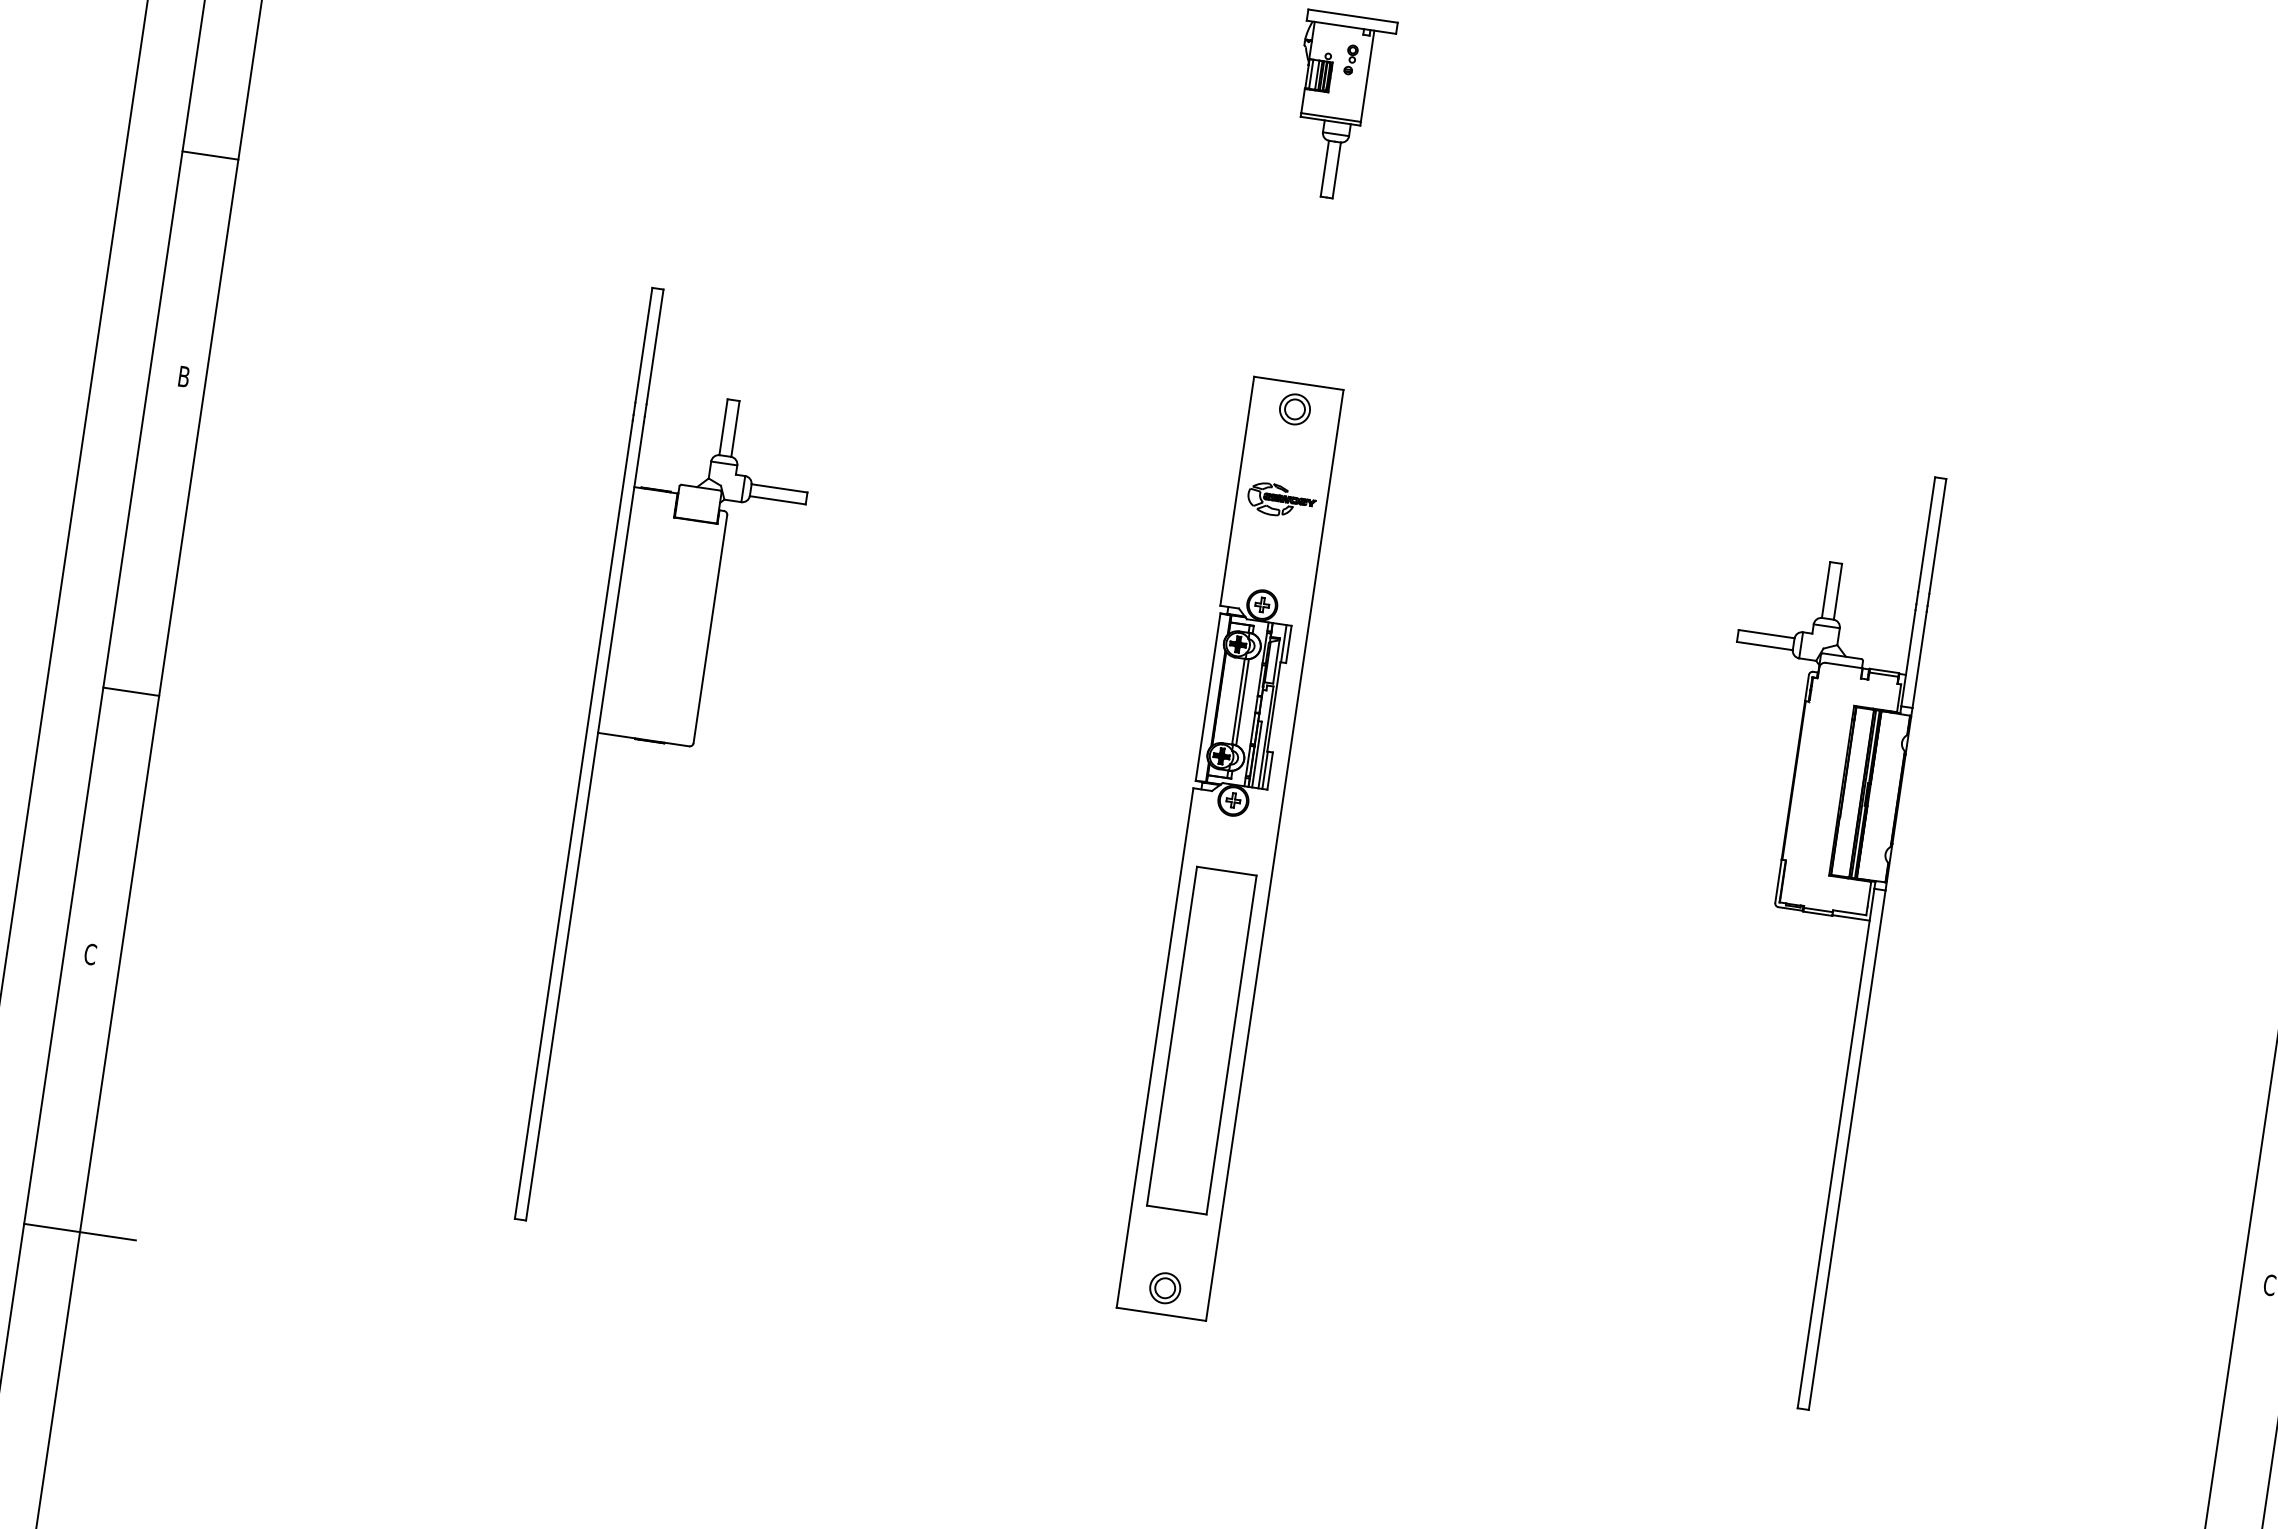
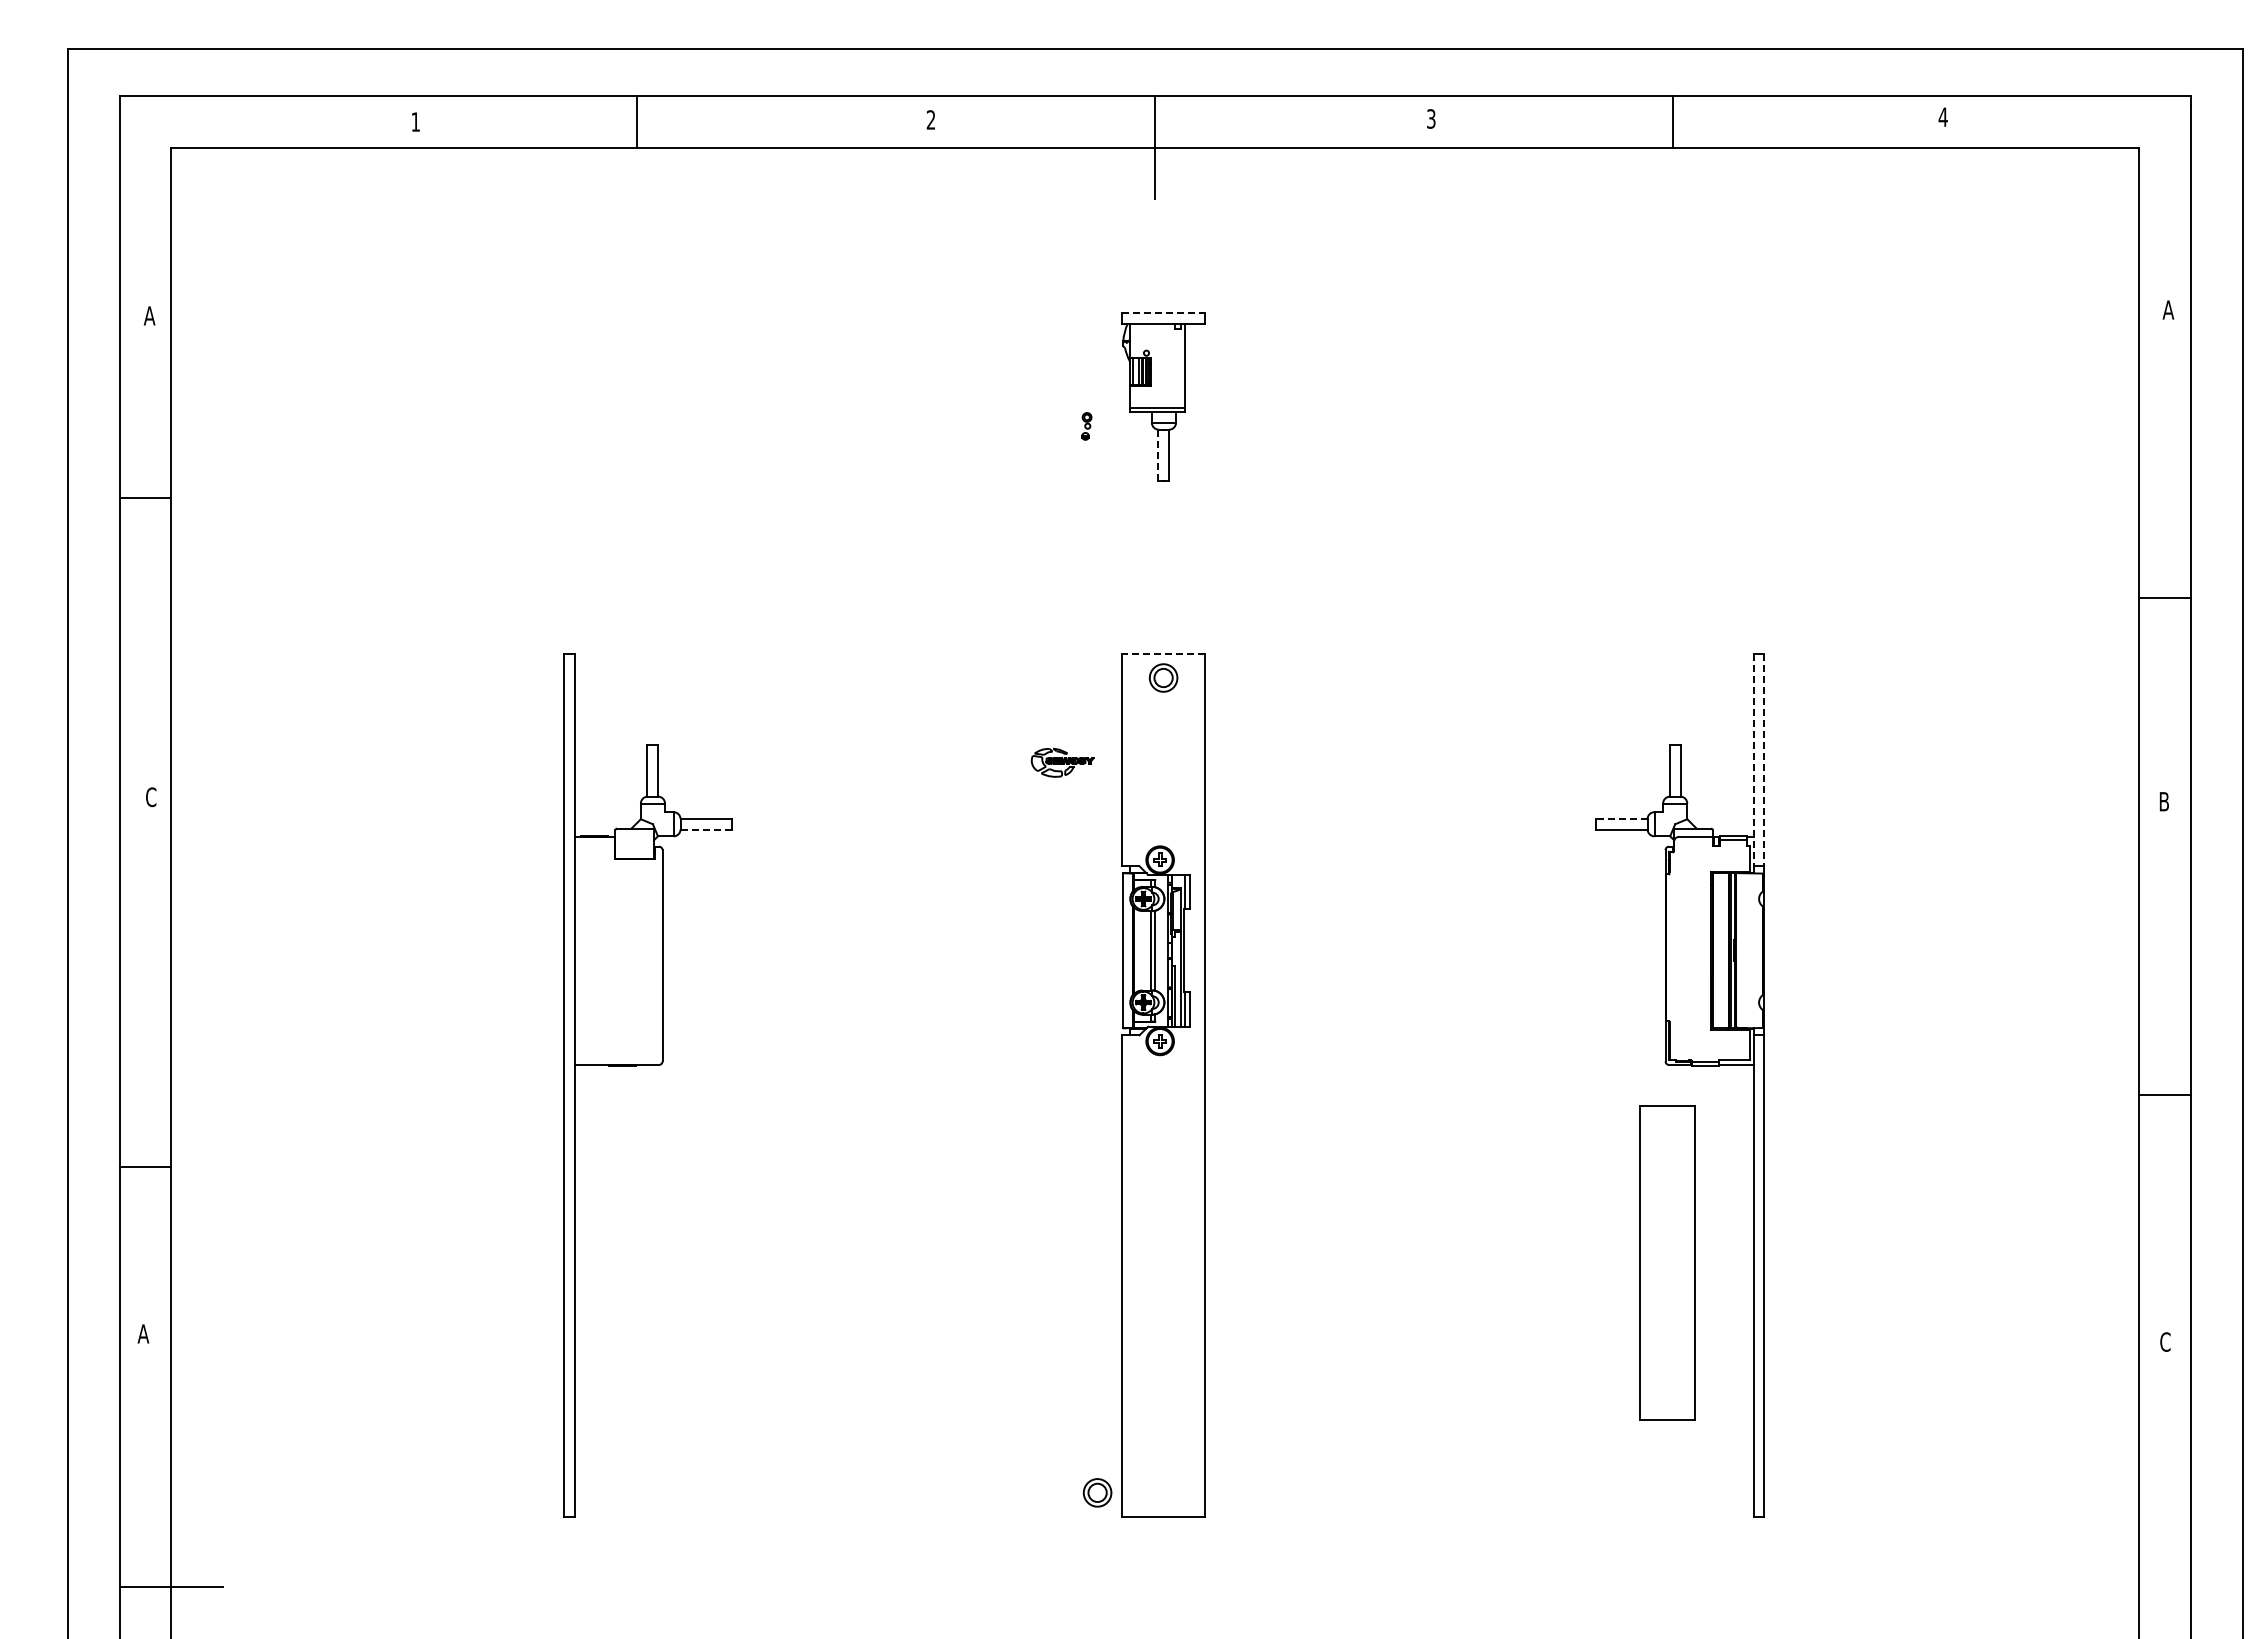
line: (1354, 16) -> (1164, 313), solid -> dashed
part: (1350, 60) -> (1086, 426), moved
line: (210, 155) -> (145, 497), moved
line: (1324, 168) -> (1158, 455), solid -> dashed
text: (184, 377) -> (151, 797), B -> C
line: (1298, 382) -> (1163, 653), solid -> dashed
line: (777, 500) -> (706, 829), solid -> dashed
part: (1281, 500) -> (1062, 762), moved
line: (1918, 592) -> (1753, 760), solid -> dashed
line: (1928, 593) -> (1763, 760), solid -> dashed
line: (1766, 633) -> (1621, 818), solid -> dashed
line: (131, 692) -> (145, 1167), moved
text: (90, 953) -> (143, 1333), C -> A
part: (1201, 1039) -> (1667, 1262), moved
part: (1165, 1287) -> (1097, 1492), moved

